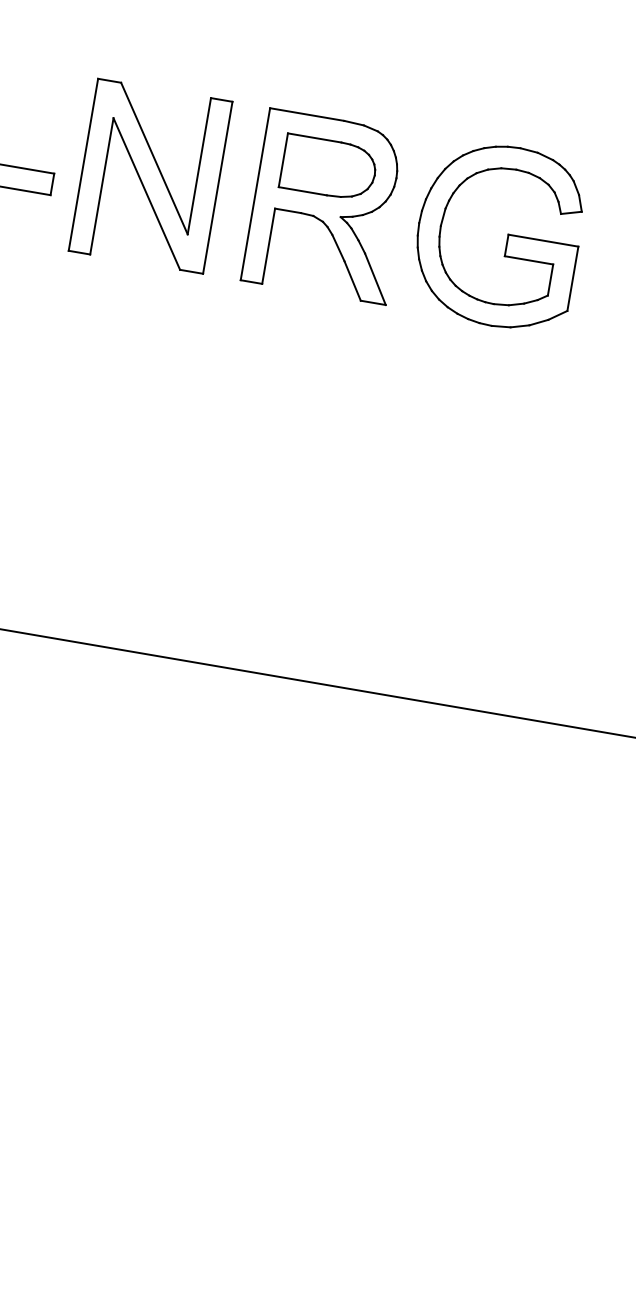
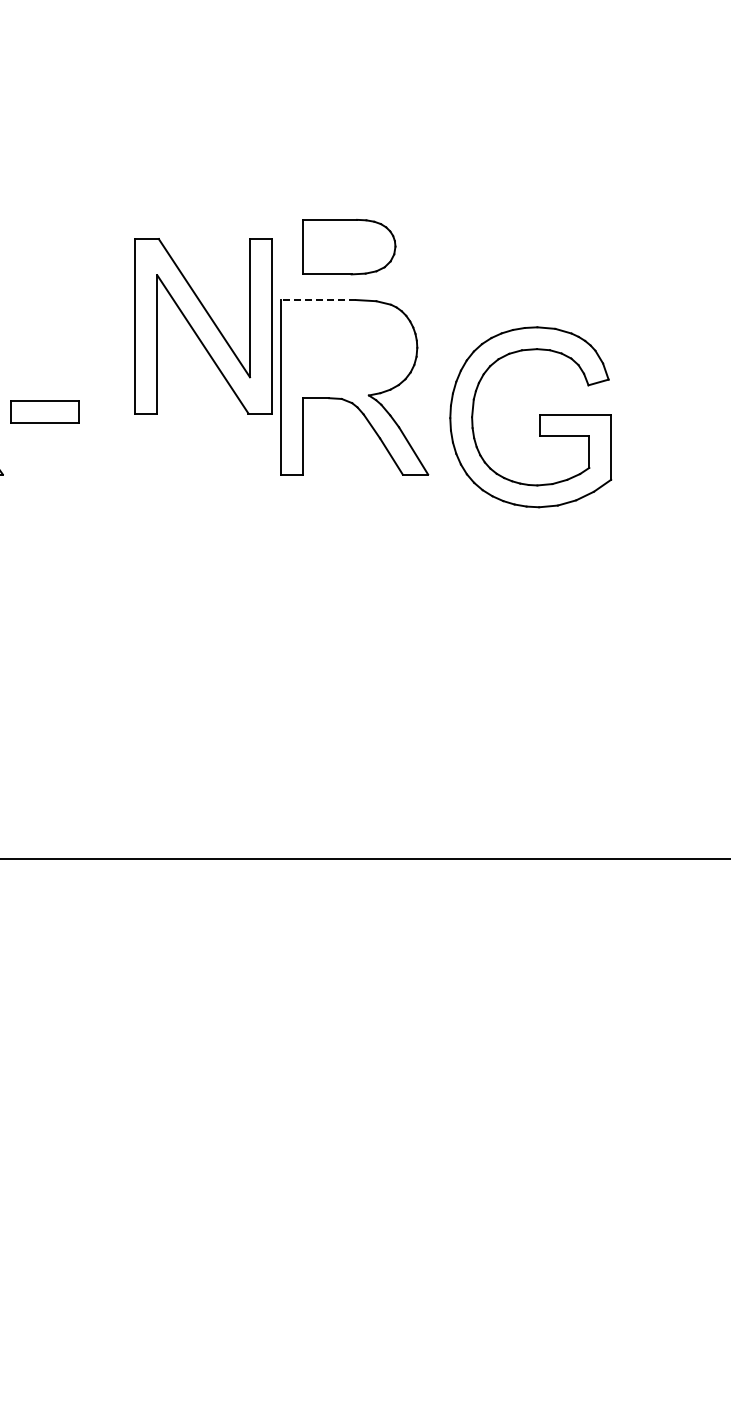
line: (307, 114) -> (318, 300), solid -> dashed
part: (329, 168) -> (349, 247), moved
part: (150, 176) -> (203, 326), moved
part: (507, 237) -> (539, 417), moved

